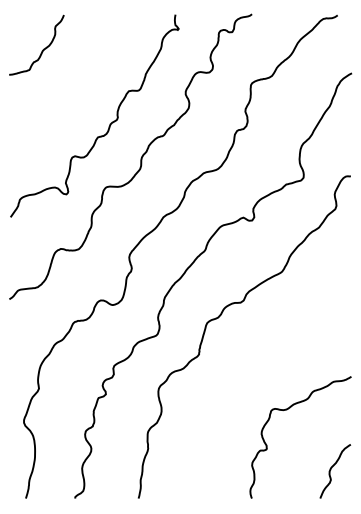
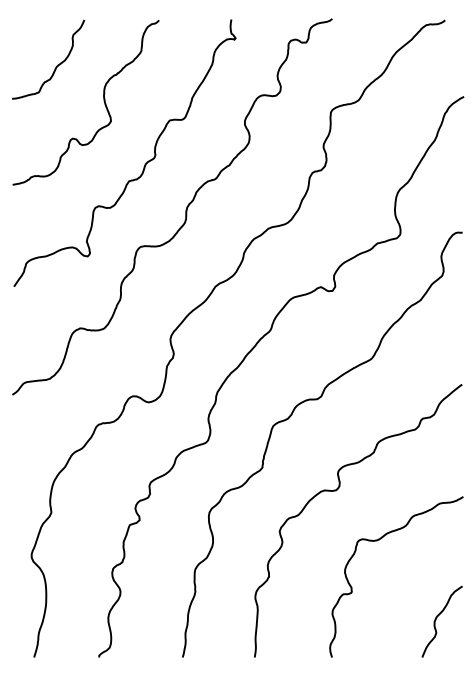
curve: (78, 77) -> (103, 102), added
curve: (255, 372) -> (336, 491), added

